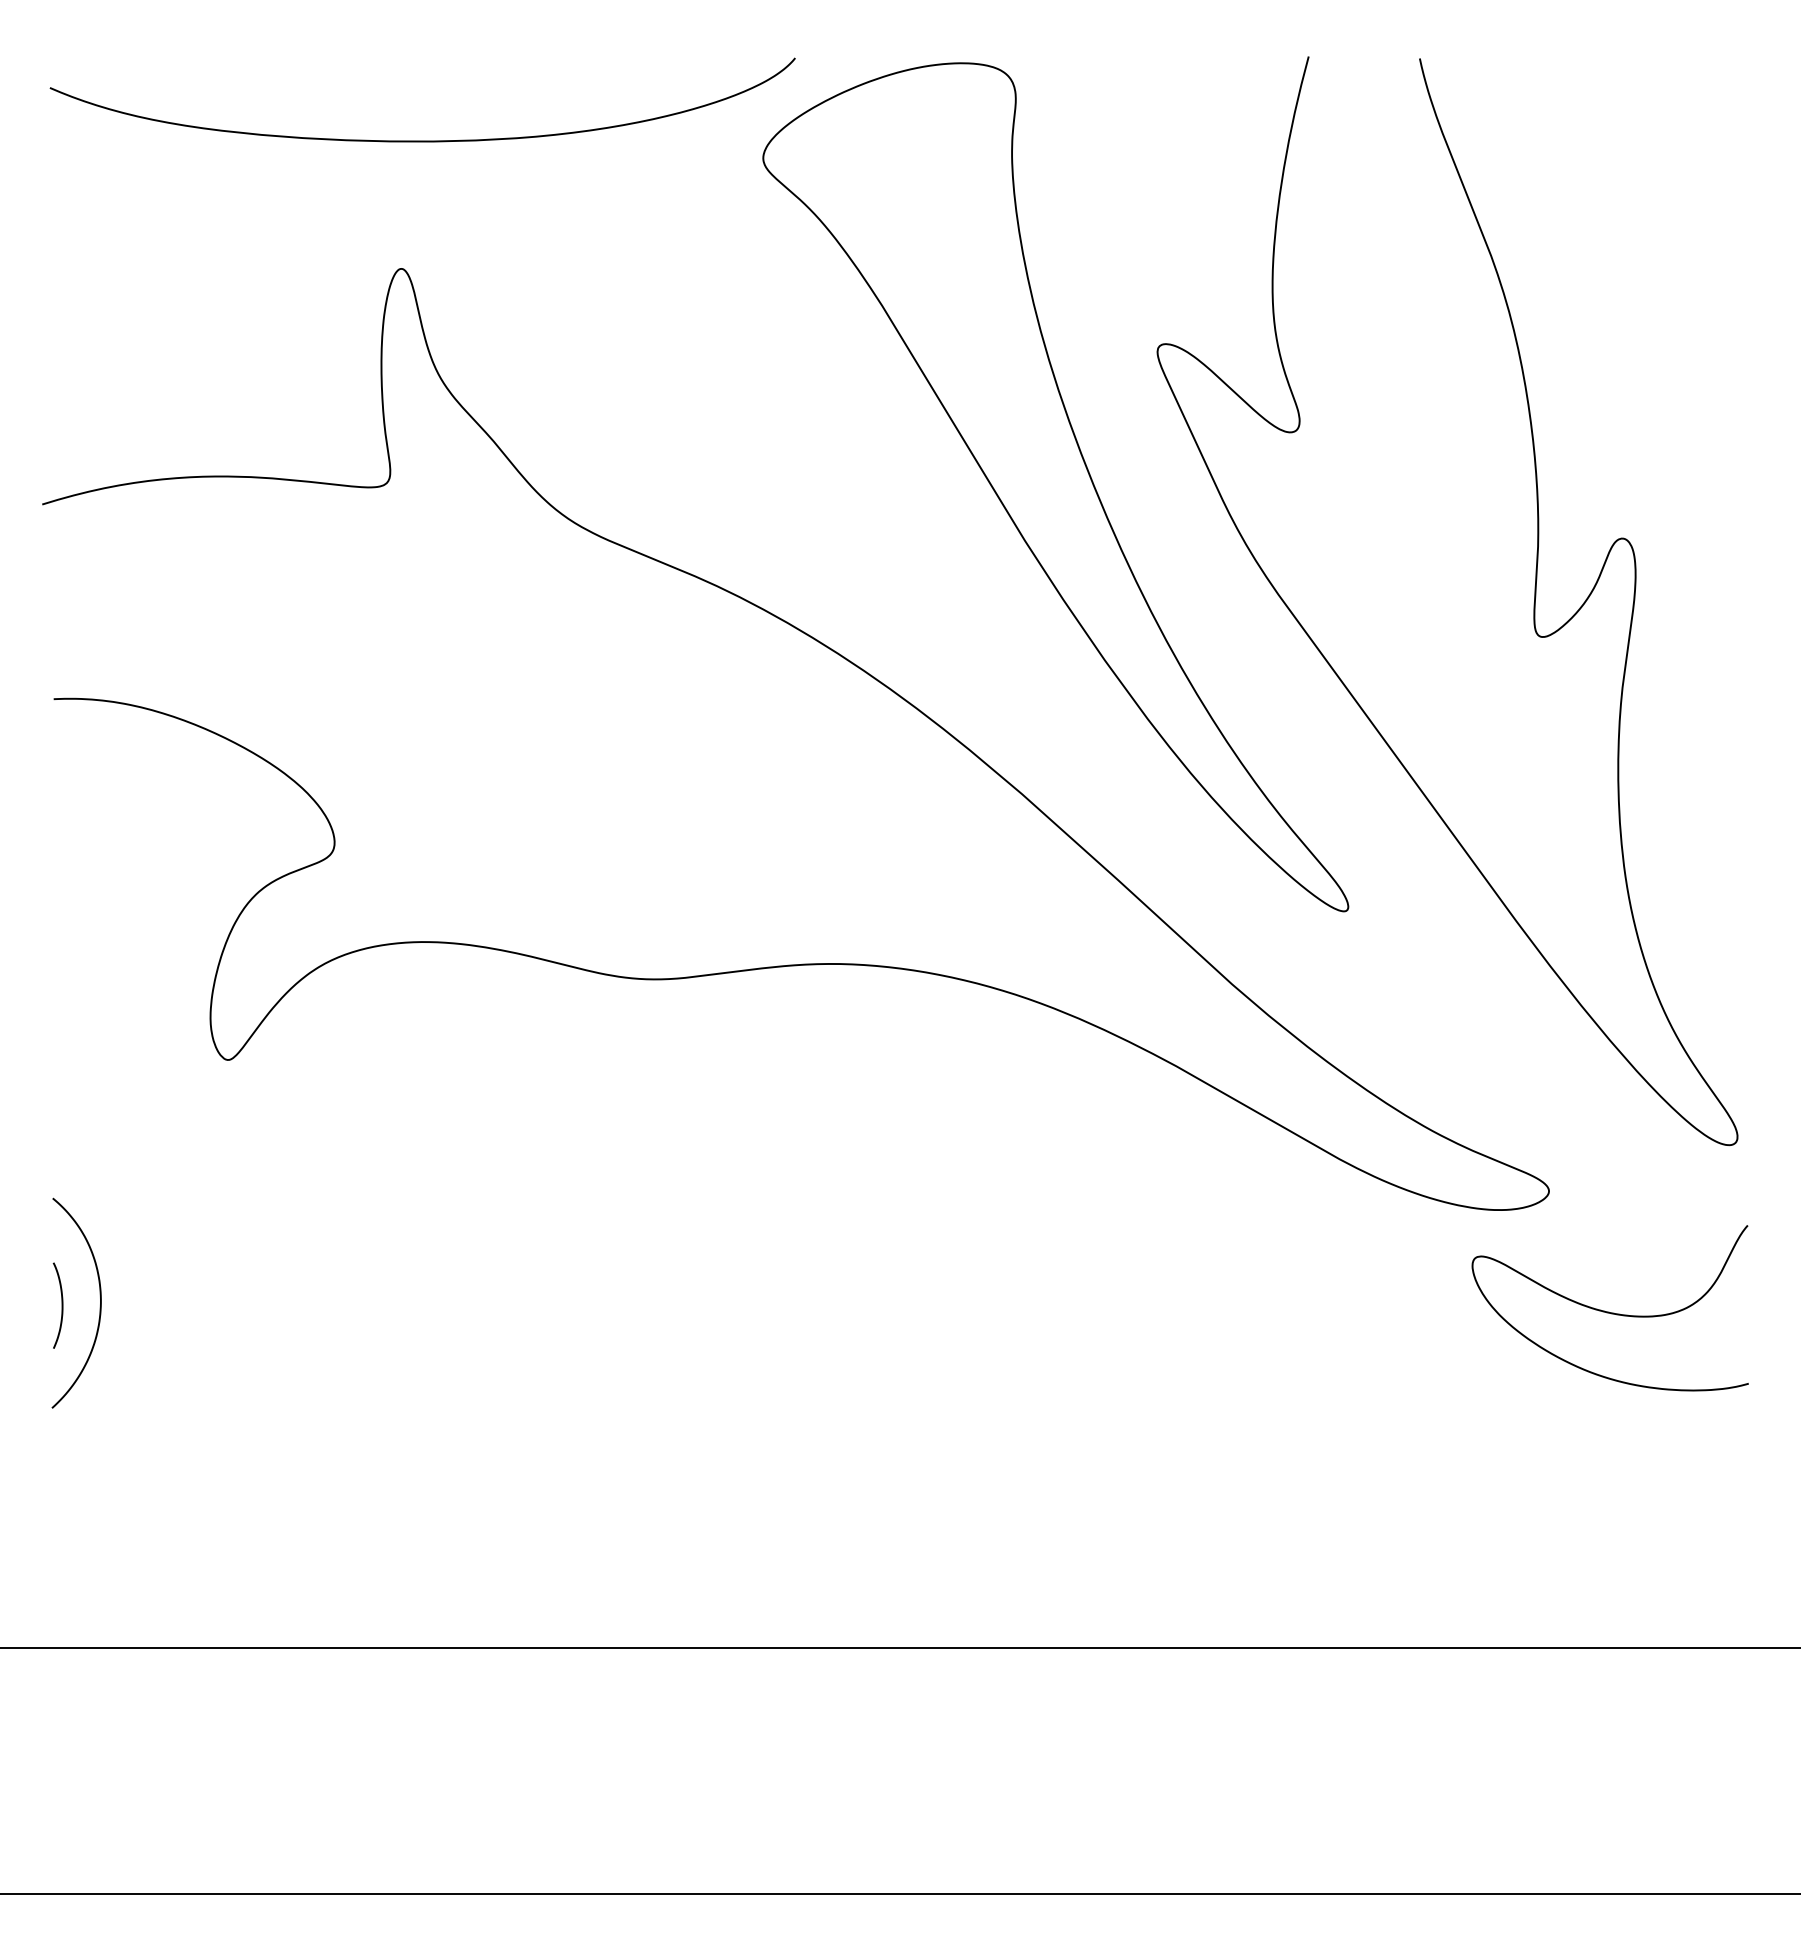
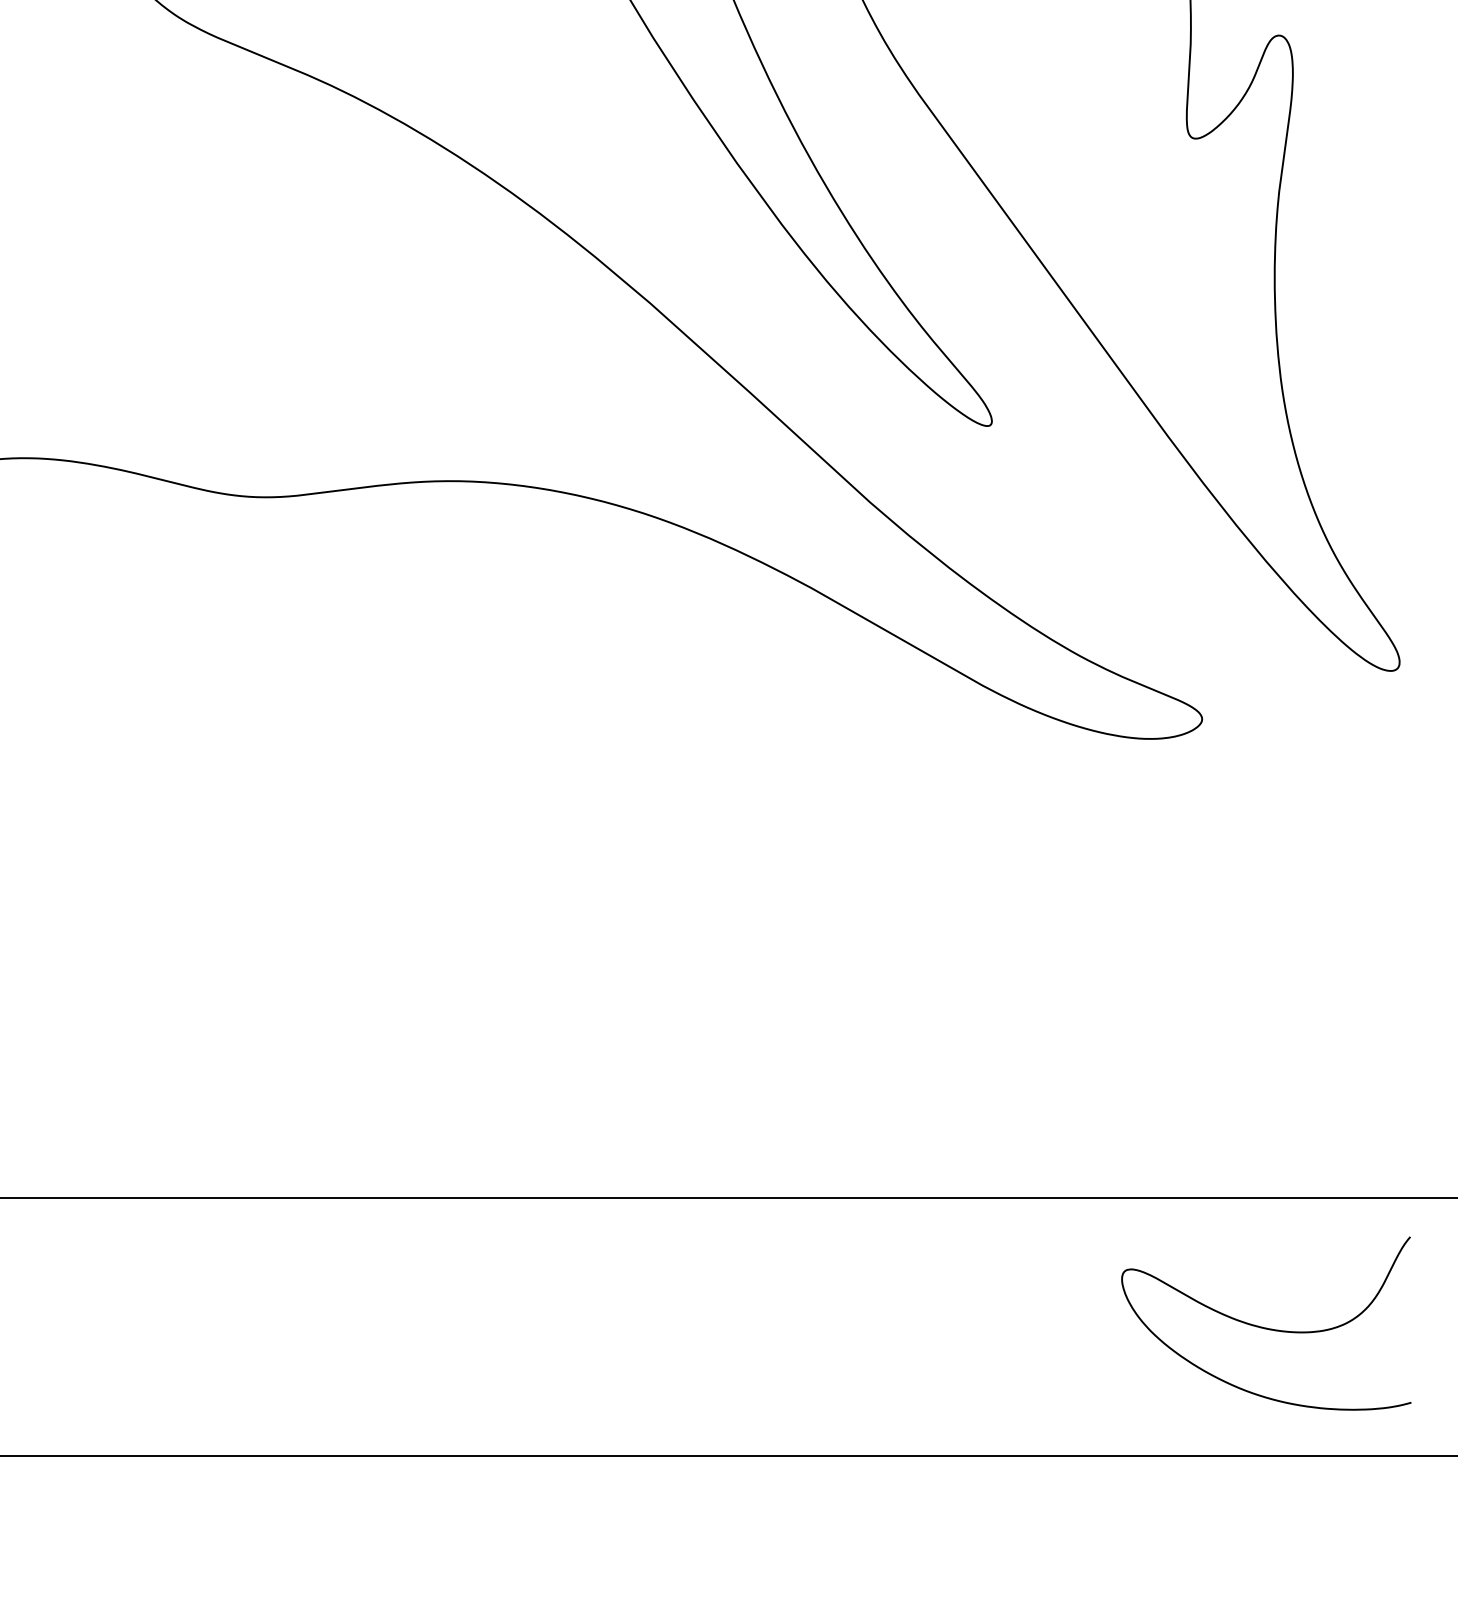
curve: (1609, 1311) -> (1265, 1327), moved

